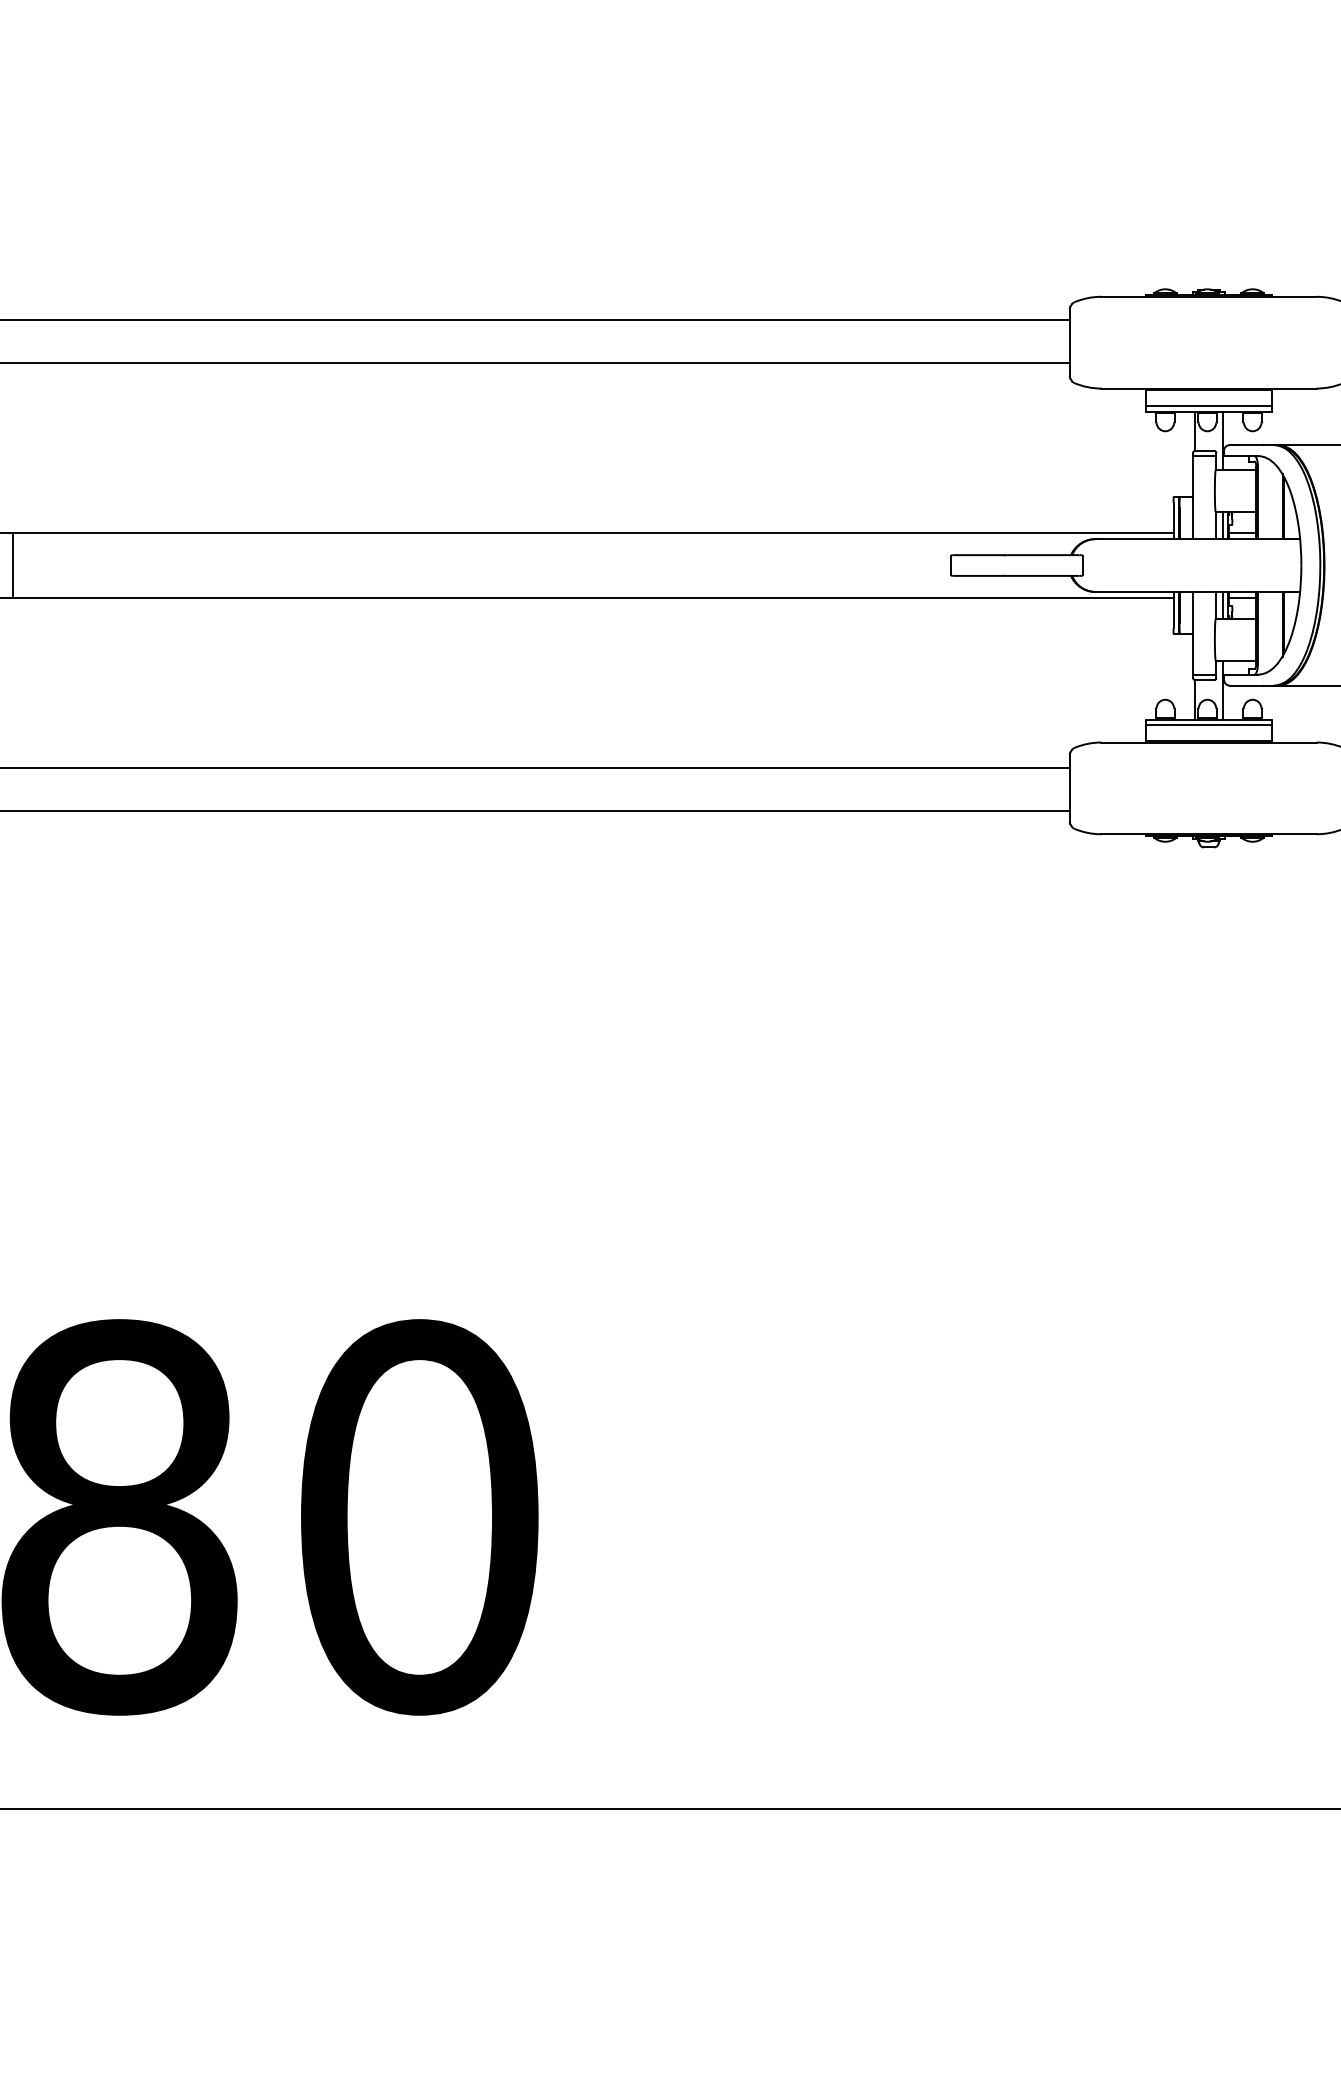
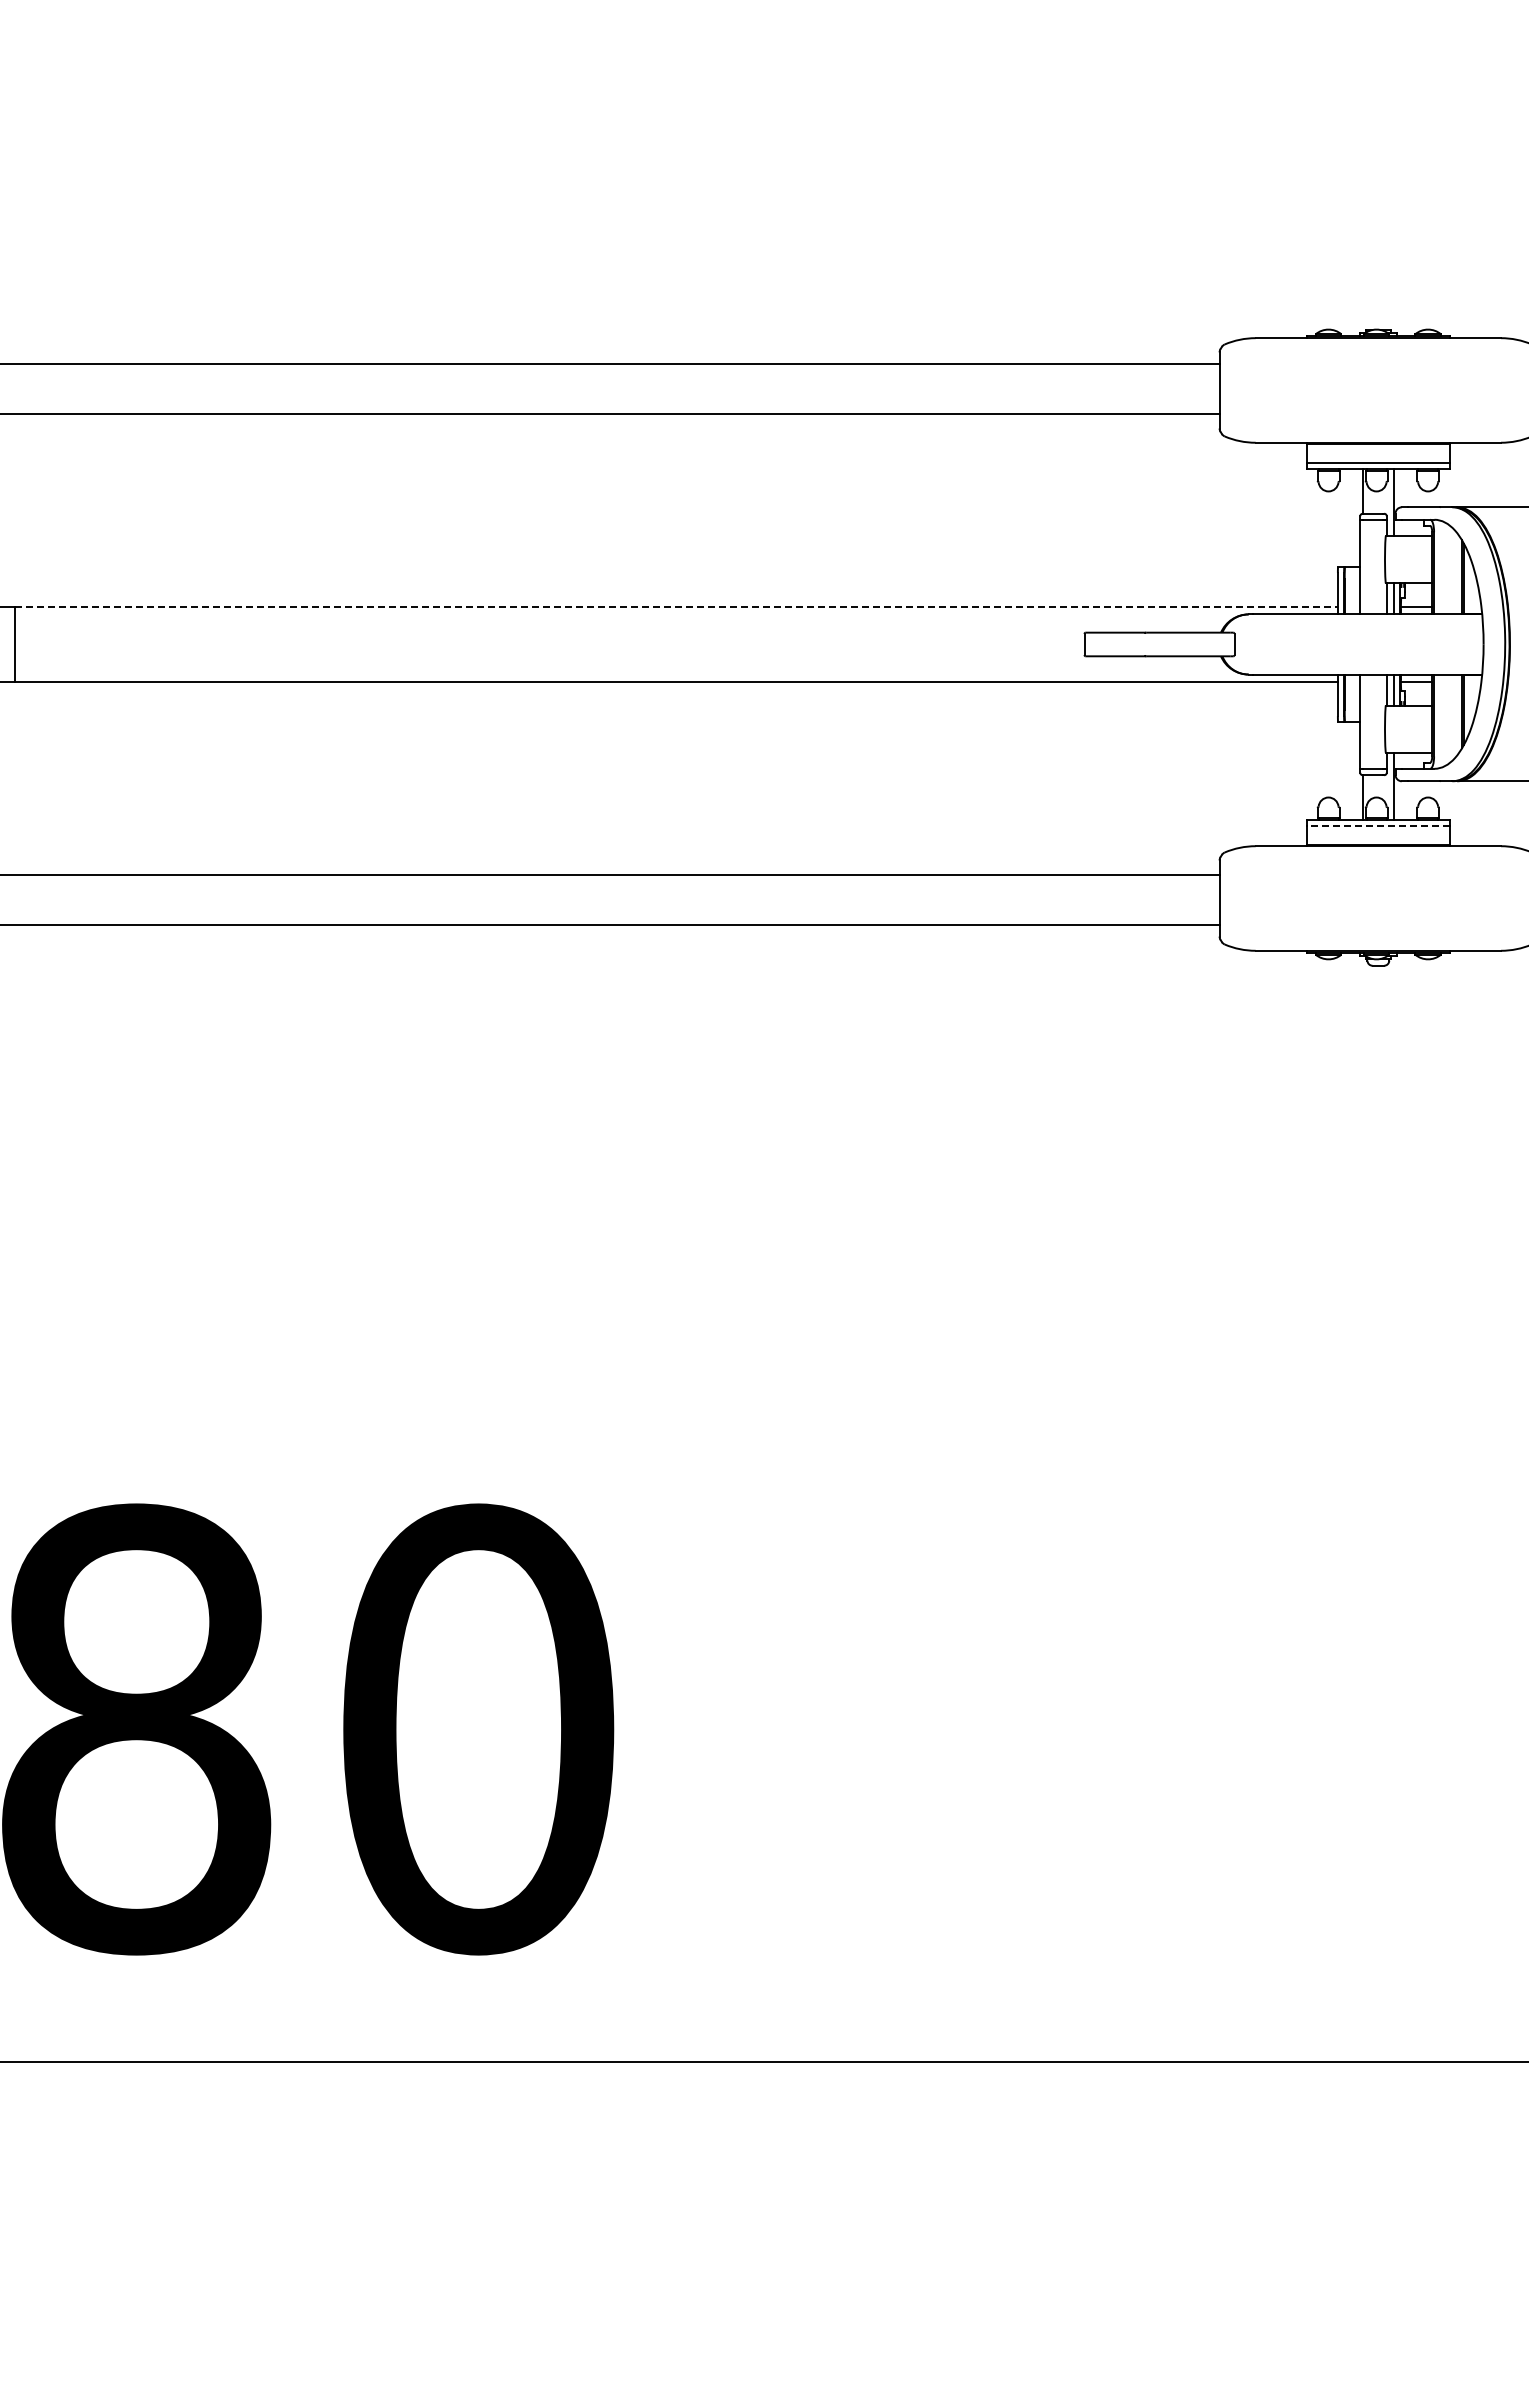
line: (594, 532) -> (677, 606), solid -> dashed
line: (1209, 725) -> (1378, 826), solid -> dashed

